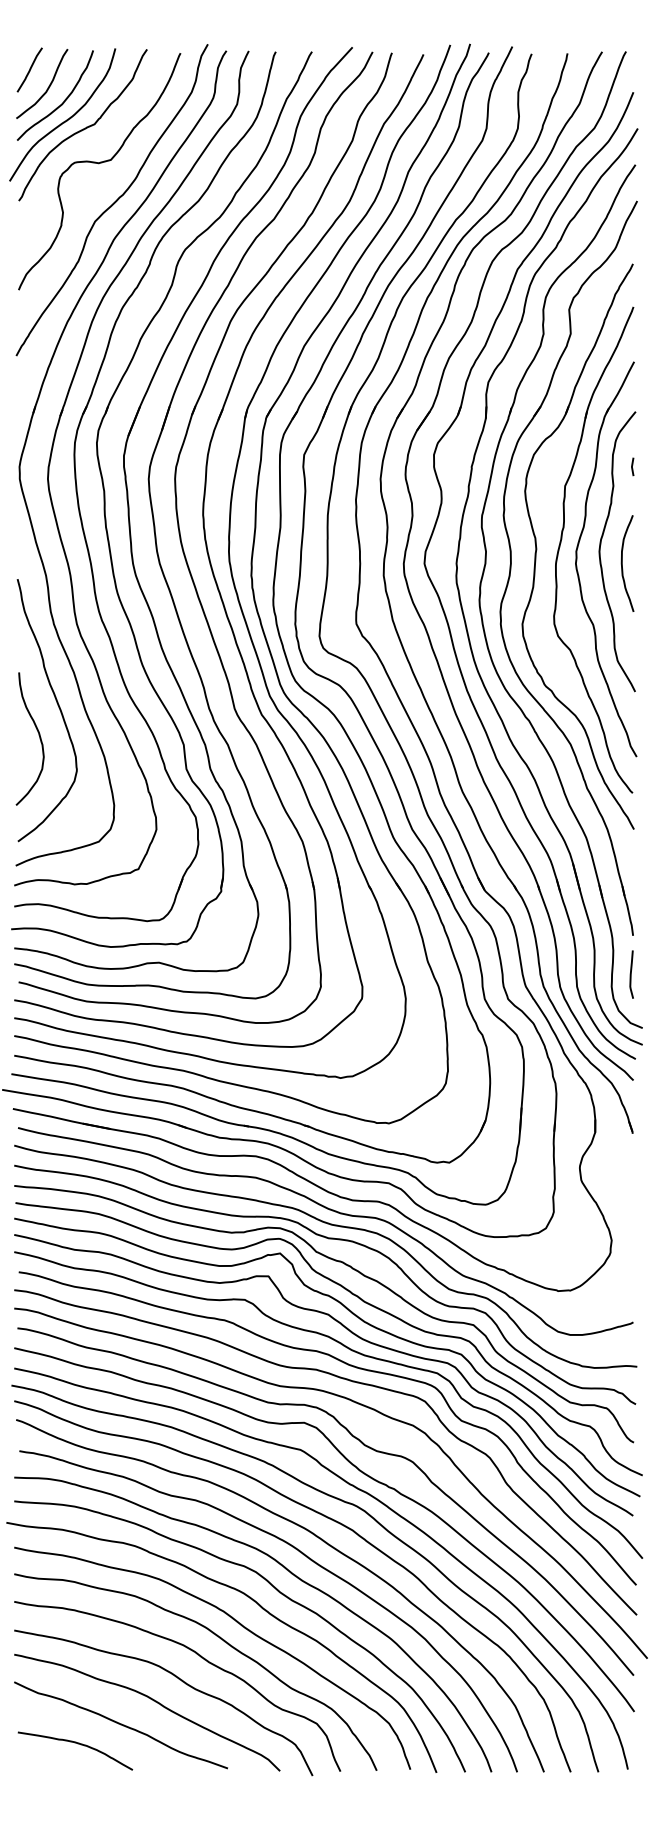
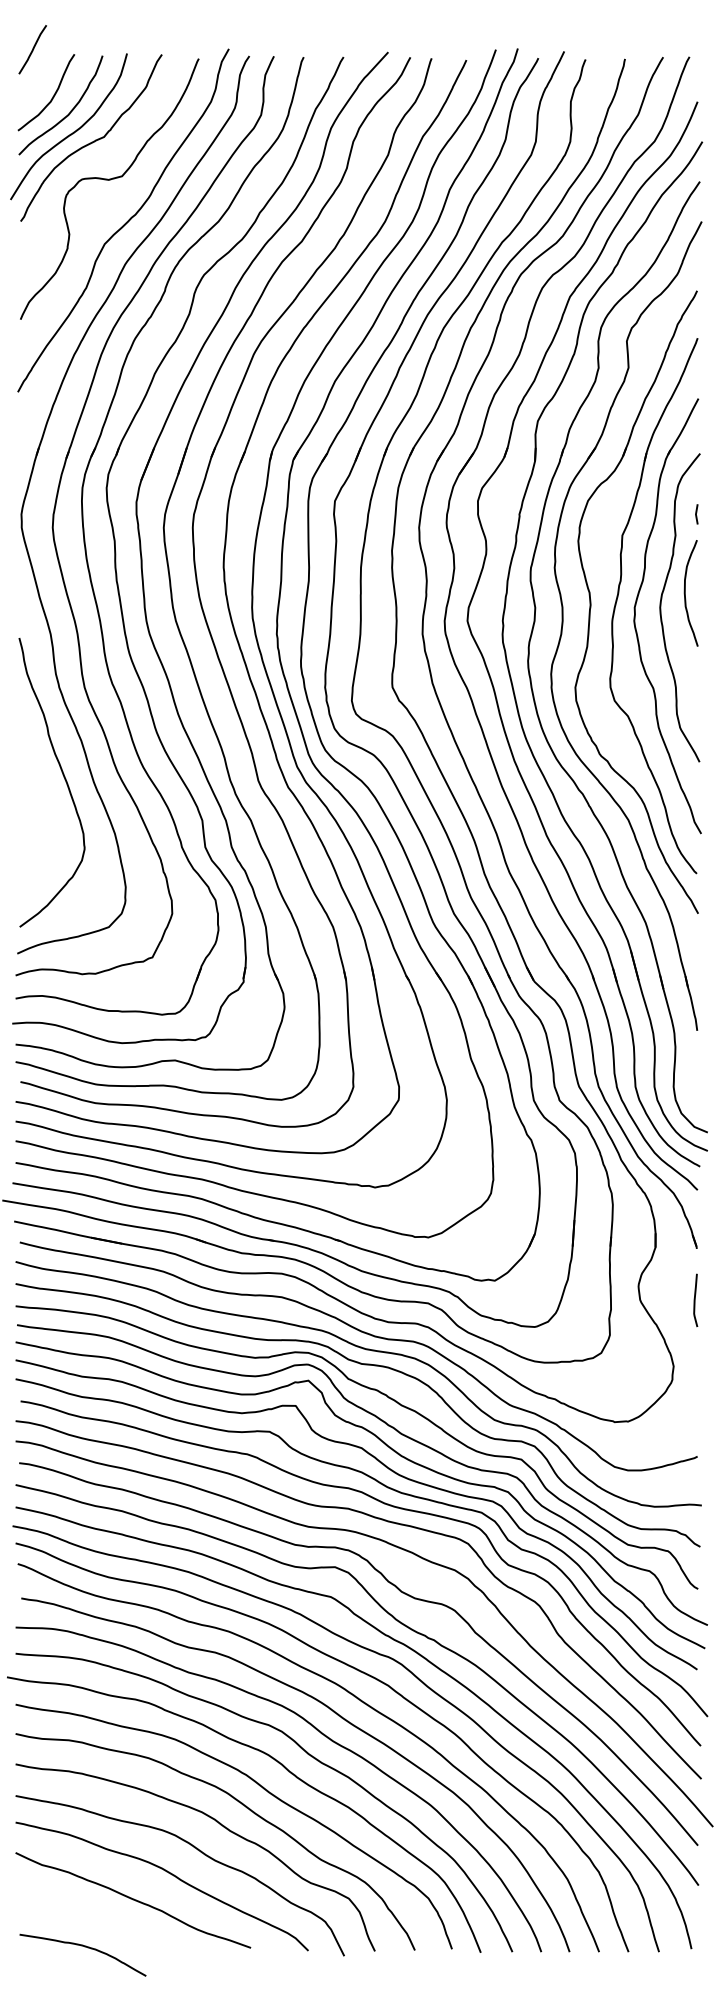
line: (29, 69) -> (32, 49), moved
curve: (622, 563) -> (685, 593), moved
curve: (38, 735) -> (42, 810), removed
curve: (631, 974) -> (695, 1300), moved
curve: (77, 1744) -> (85, 1947), moved

